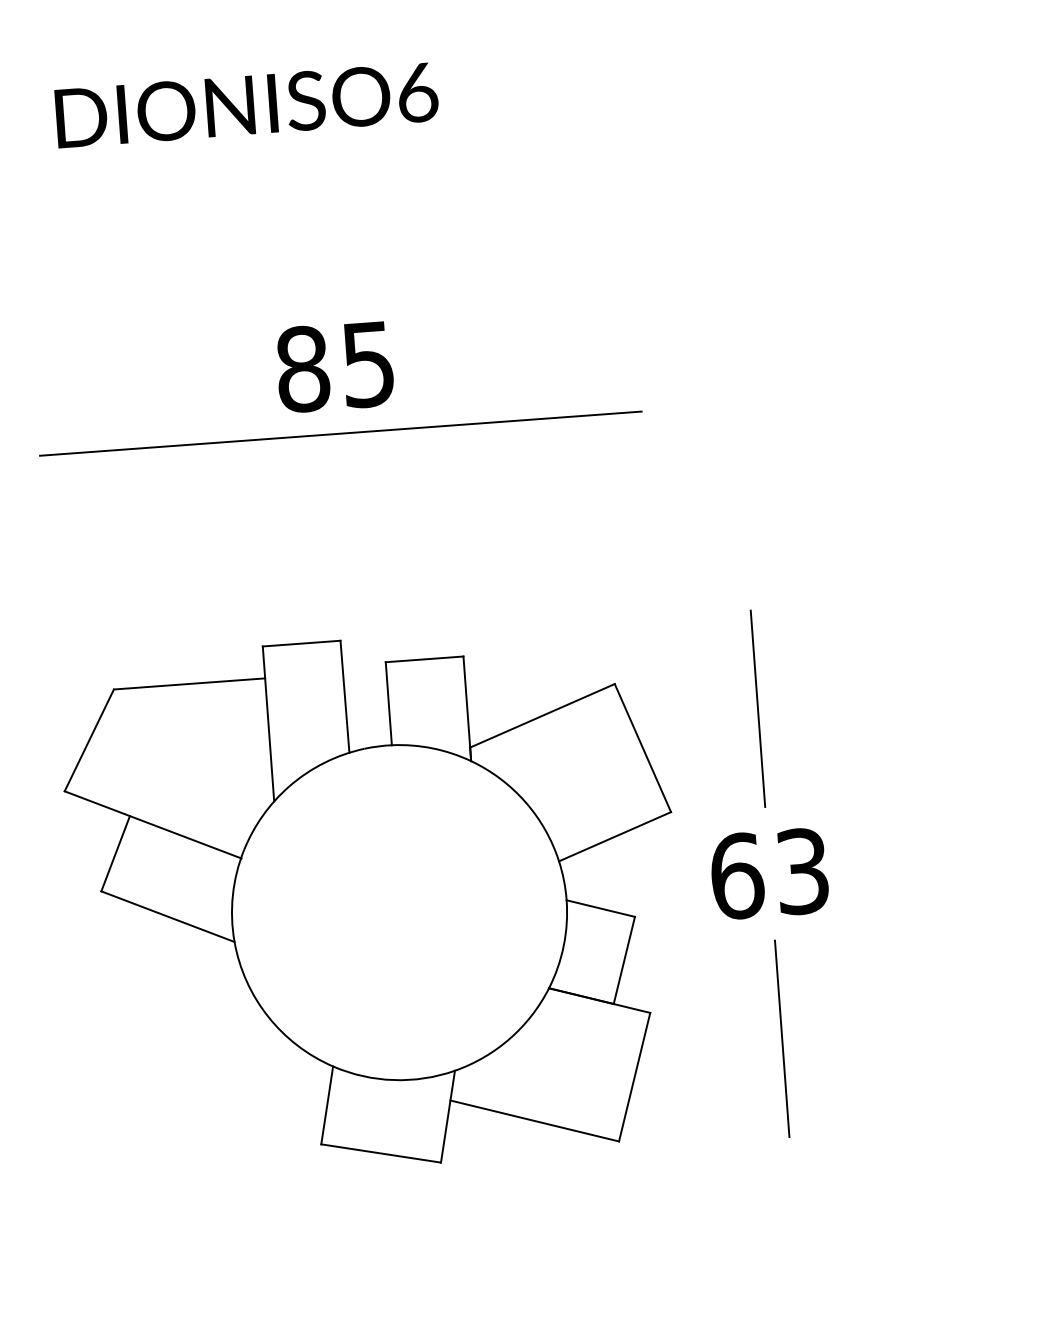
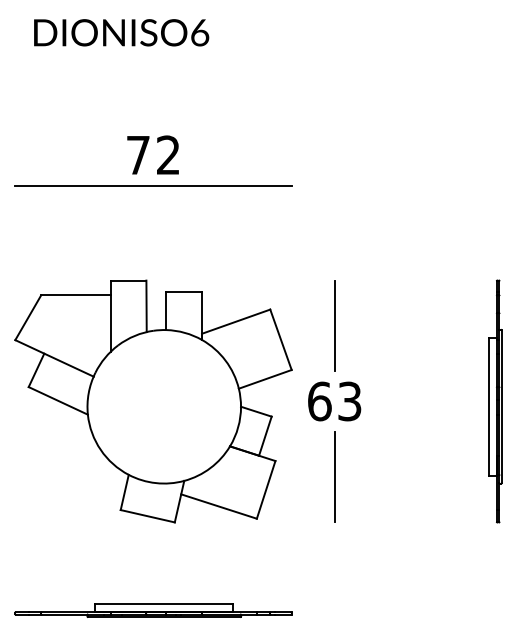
text: (333, 367) -> (152, 155), 85 -> 72

